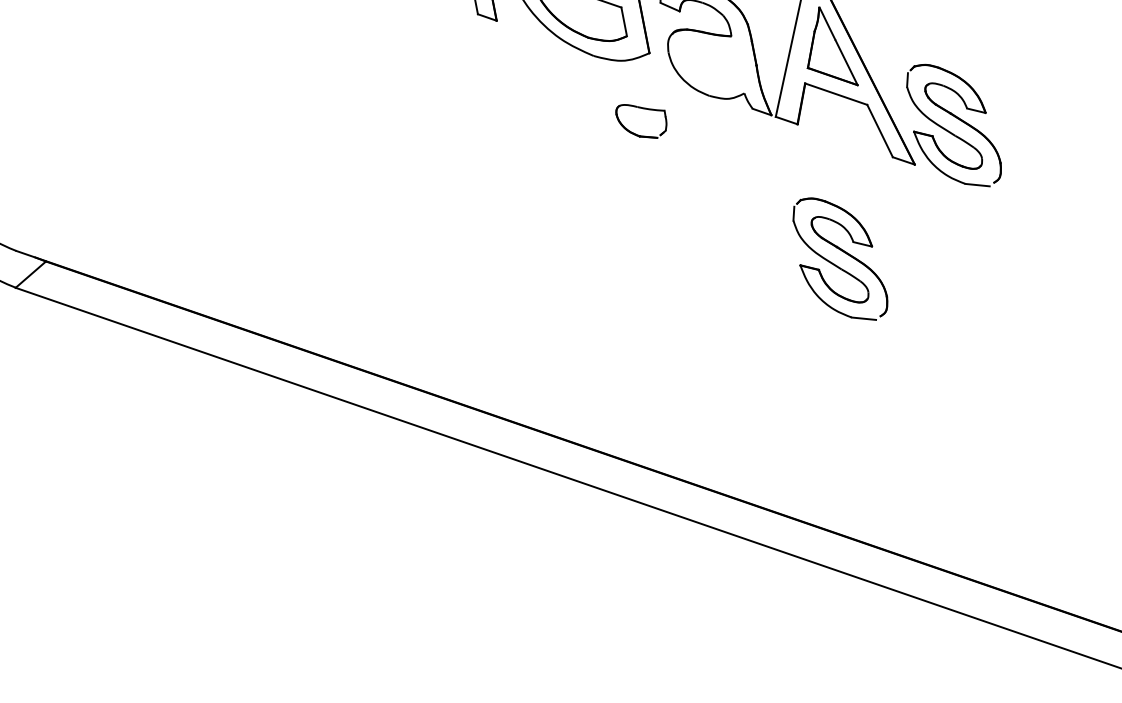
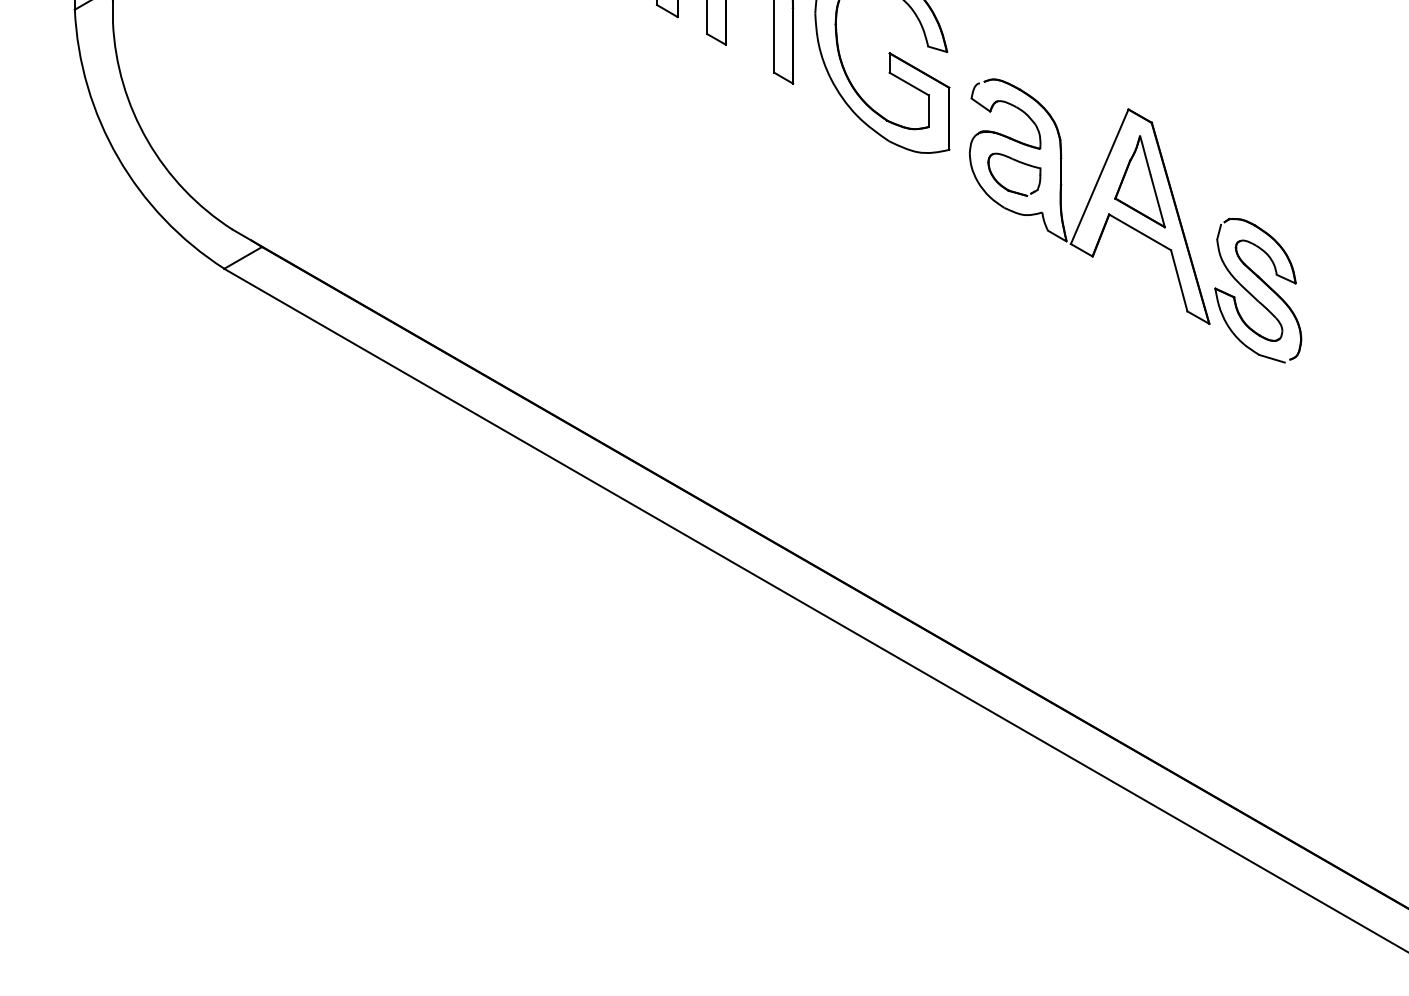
part: (642, 109) -> (1017, 162), moved
part: (836, 264) -> (1104, 414), removed

